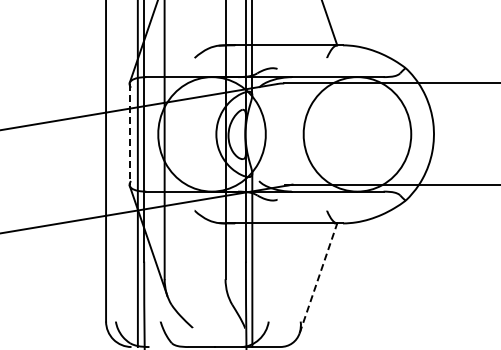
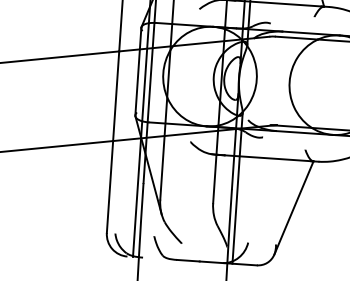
line: (129, 134) -> (138, 71), dashed -> solid
line: (318, 277) -> (294, 207), dashed -> solid

